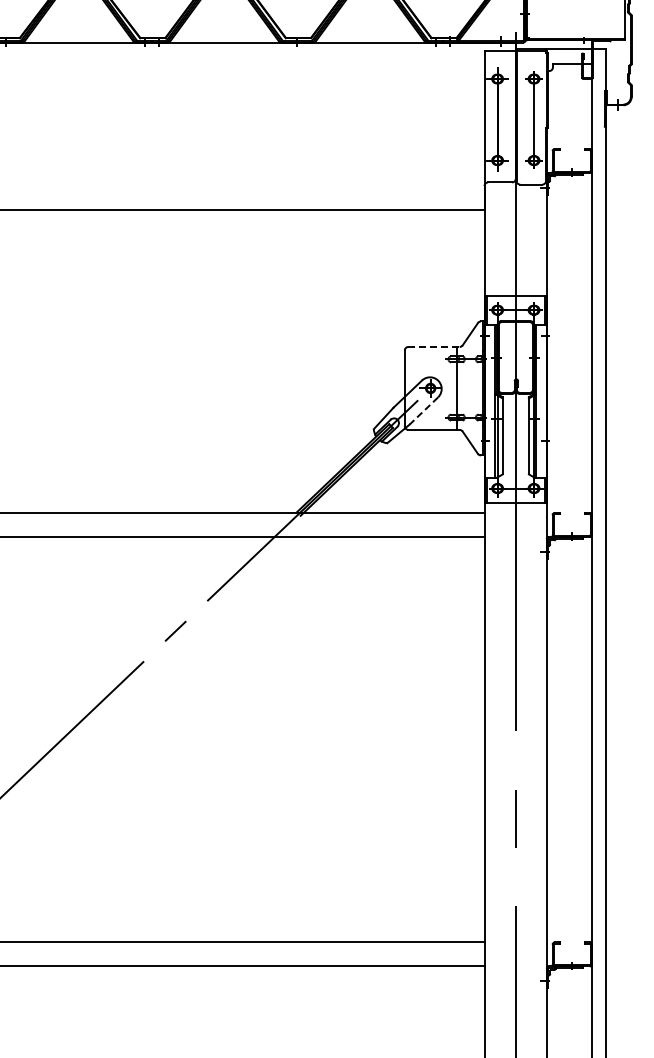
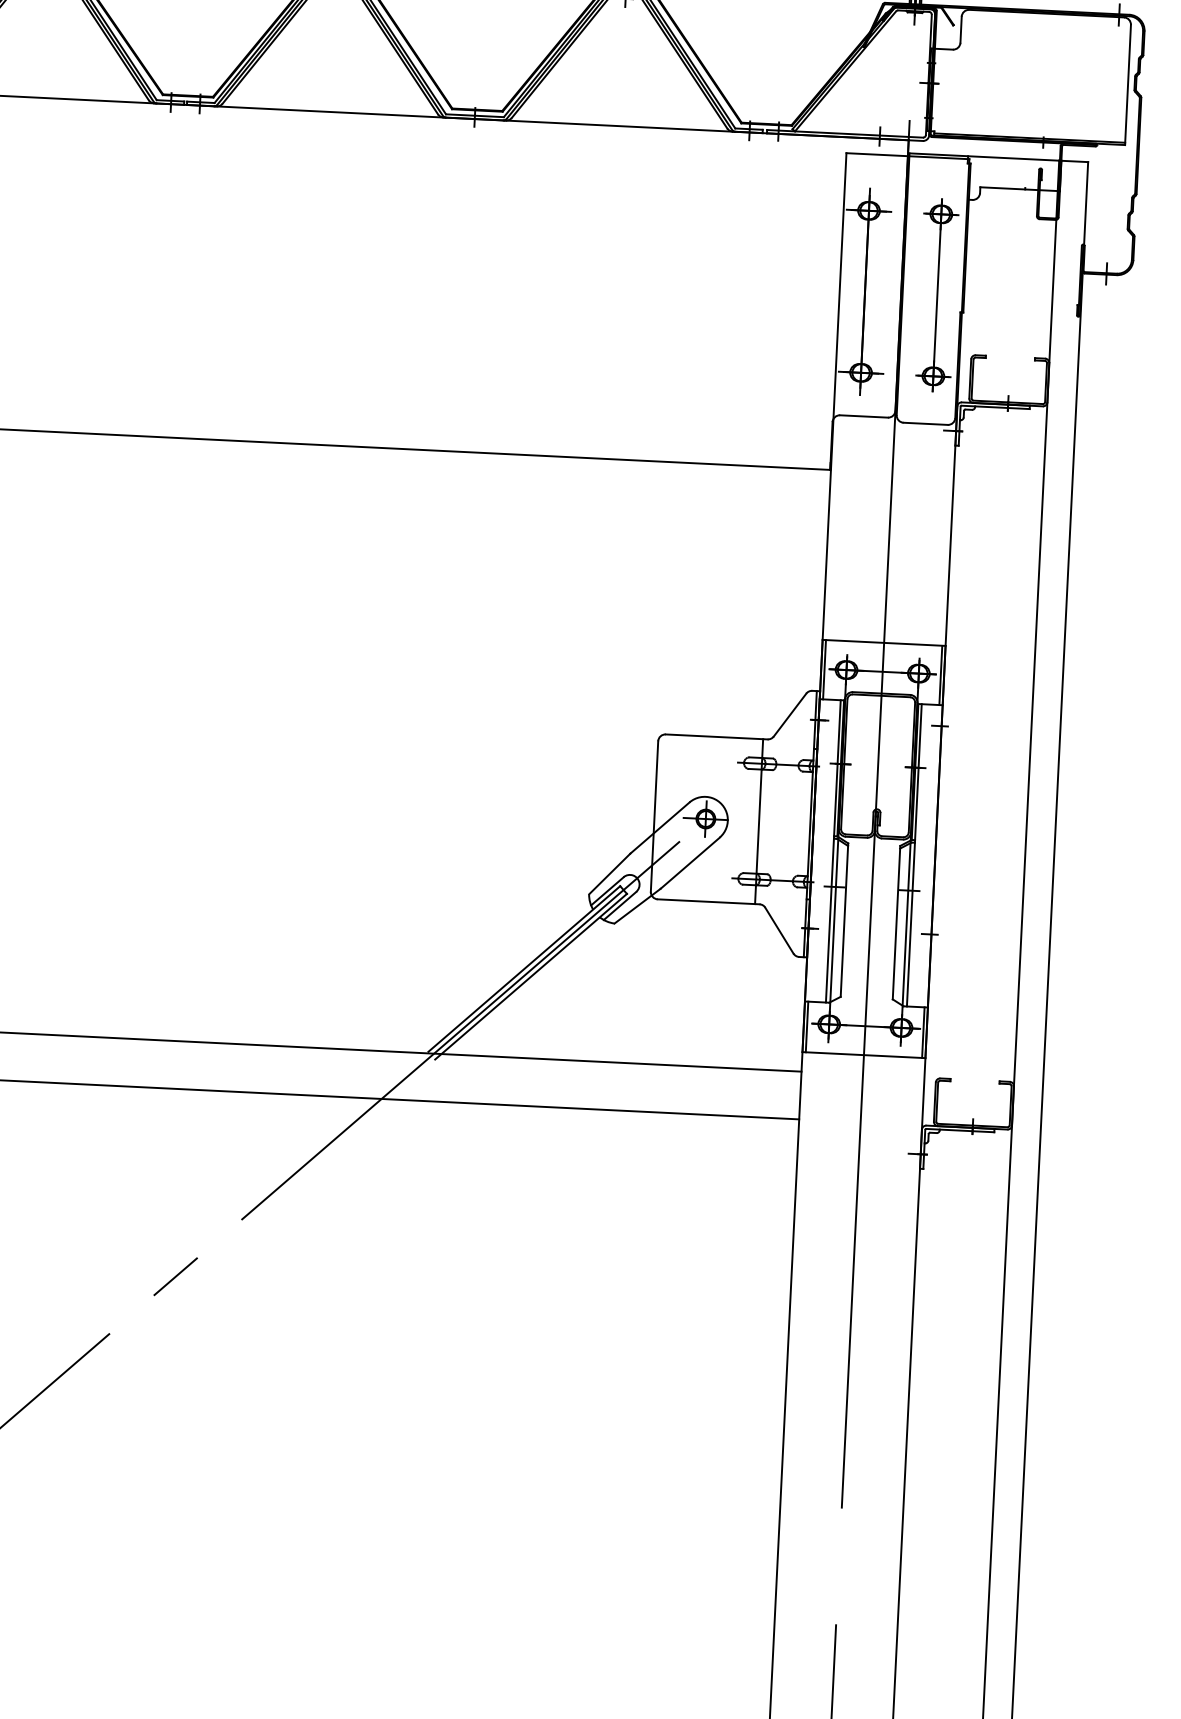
line: (434, 346) -> (717, 736), dashed -> solid
line: (423, 410) -> (689, 862), dashed -> solid

